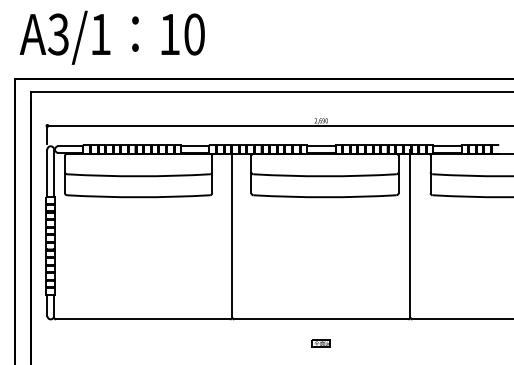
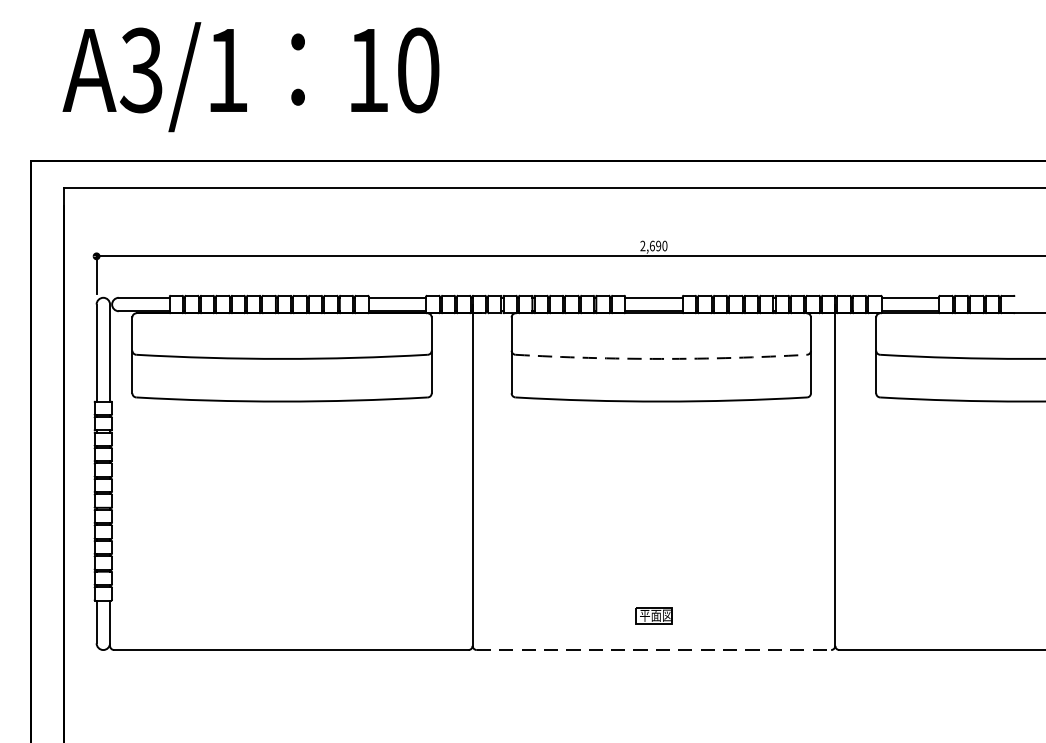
text: (111, 37) -> (249, 76), moved
arc: (324, 176) -> (660, 359), solid -> dashed
line: (321, 319) -> (654, 650), solid -> dashed
part: (320, 343) -> (652, 615), moved

